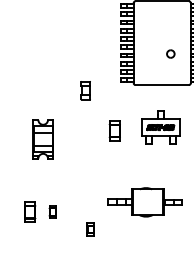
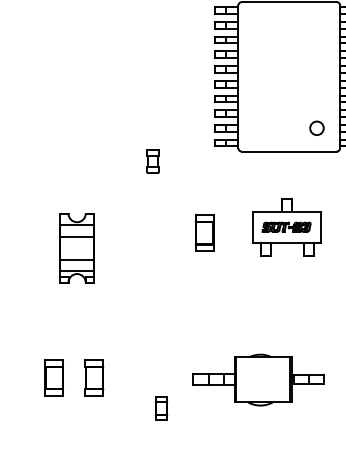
part: (170, 53) -> (316, 127), moved
part: (85, 90) -> (152, 161), size x0.71
part: (144, 202) -> (257, 380), moved
part: (52, 211) -> (93, 376), size x1.67

